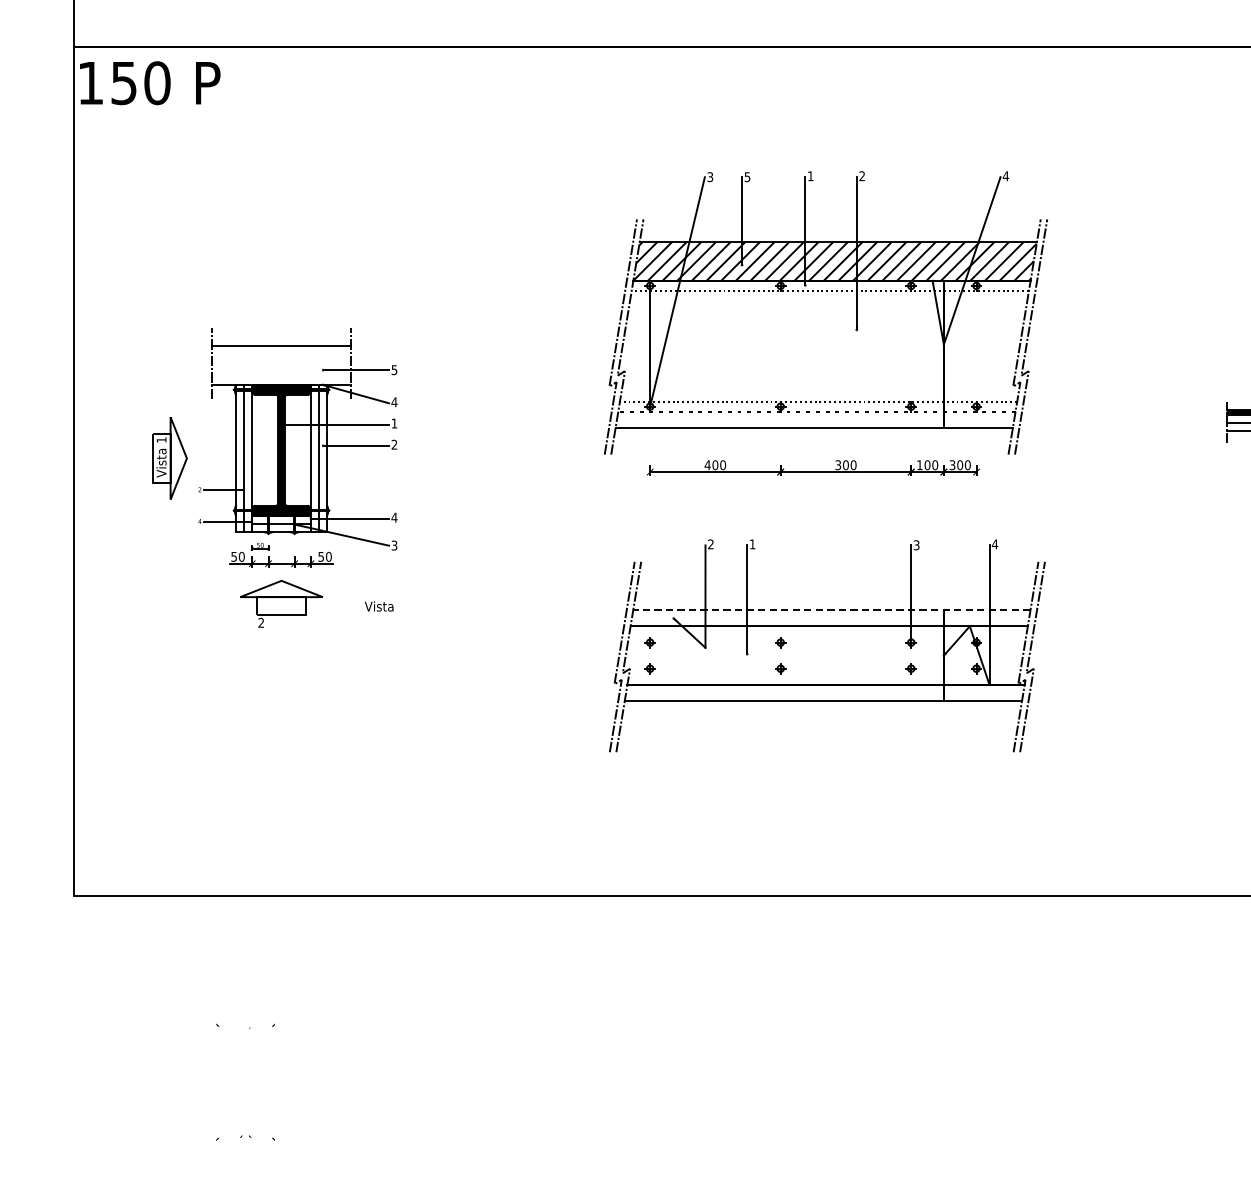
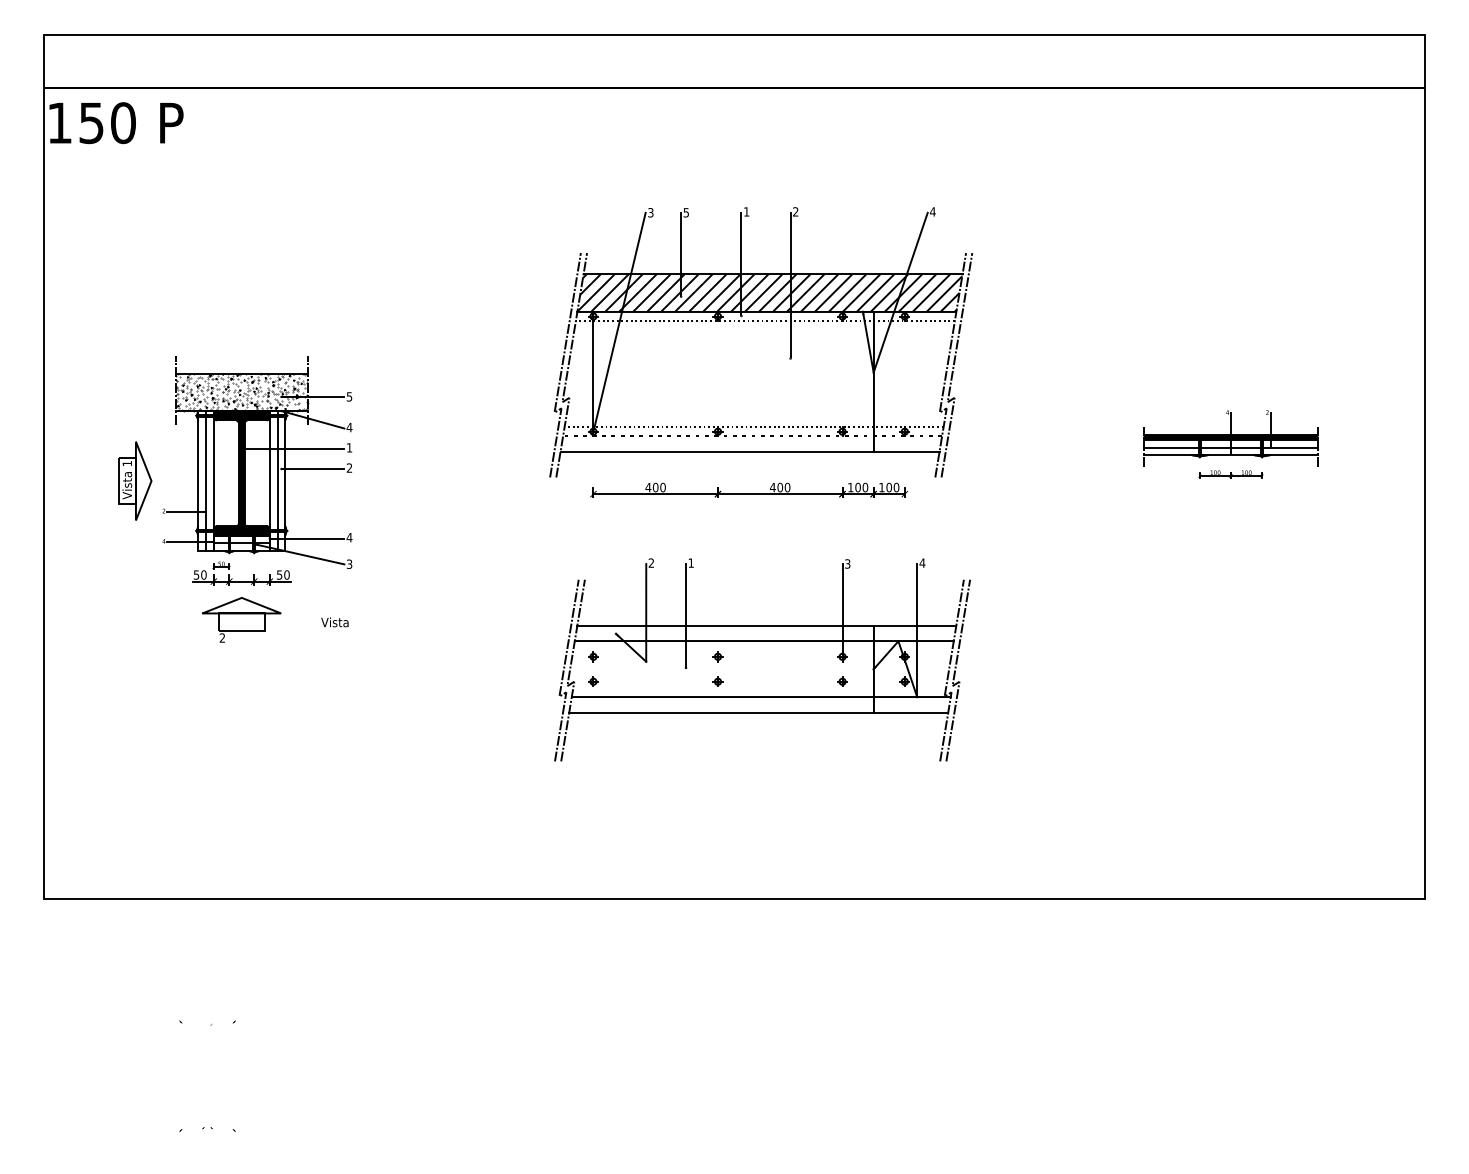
hatch: (282, 365) -> (242, 392), added
text: (837, 465) -> (772, 487), 300 -> 400
text: (952, 465) -> (881, 487), 300 -> 100
line: (831, 609) -> (766, 625), dashed -> solid

